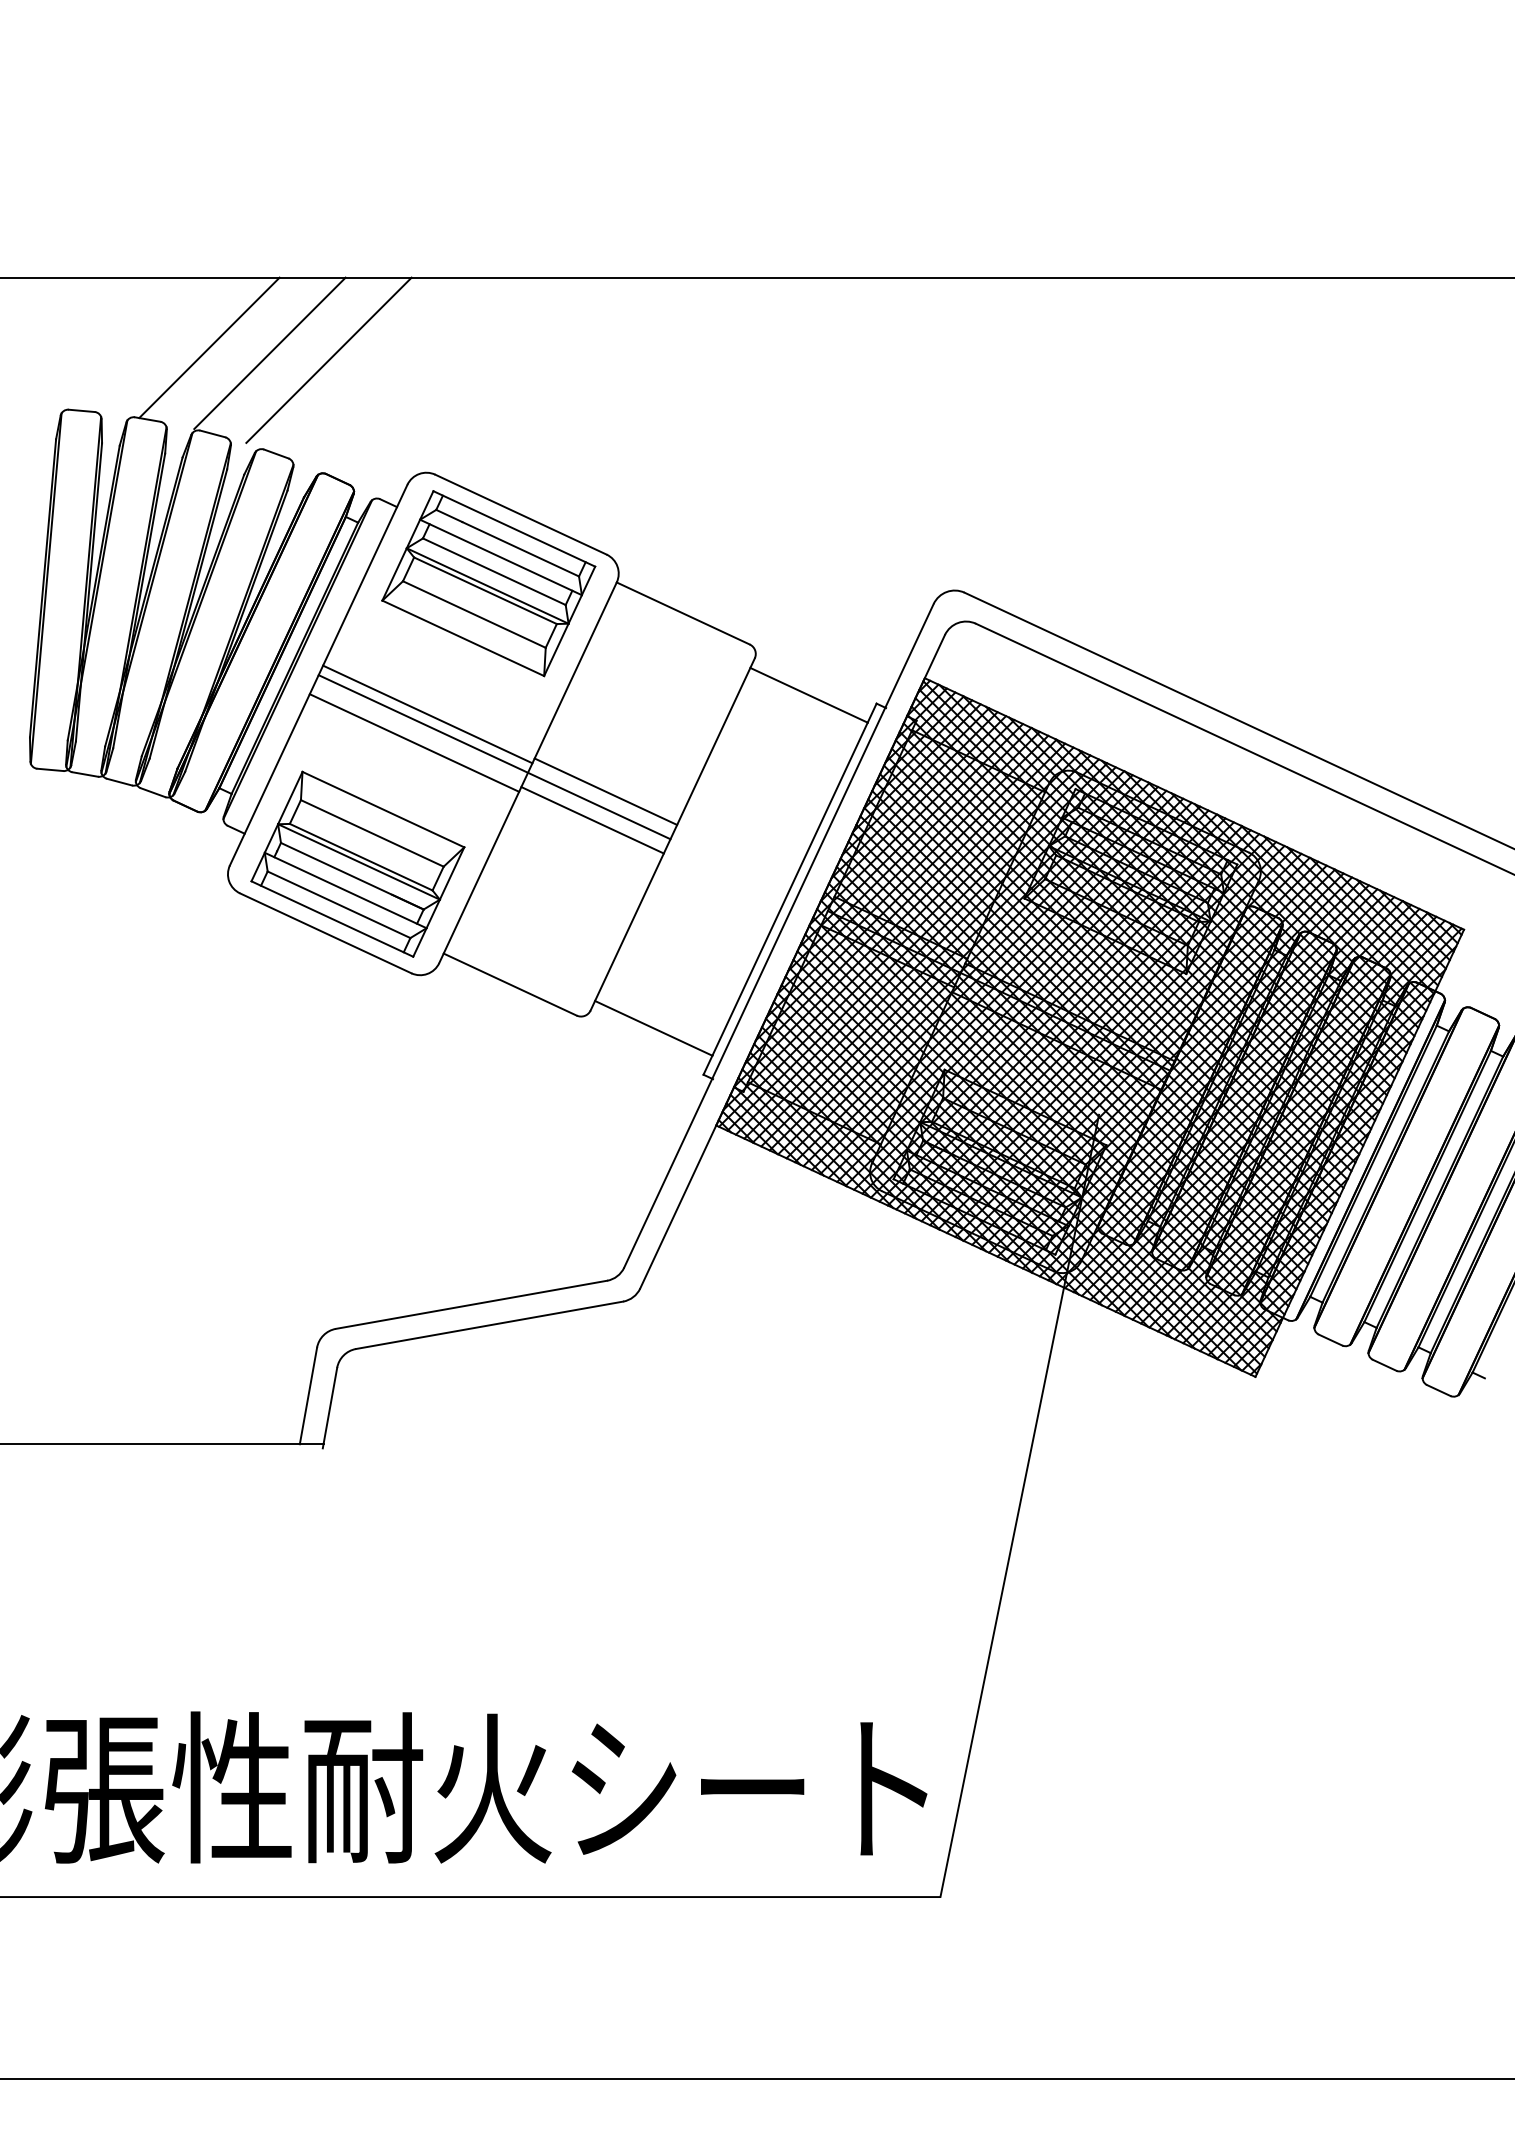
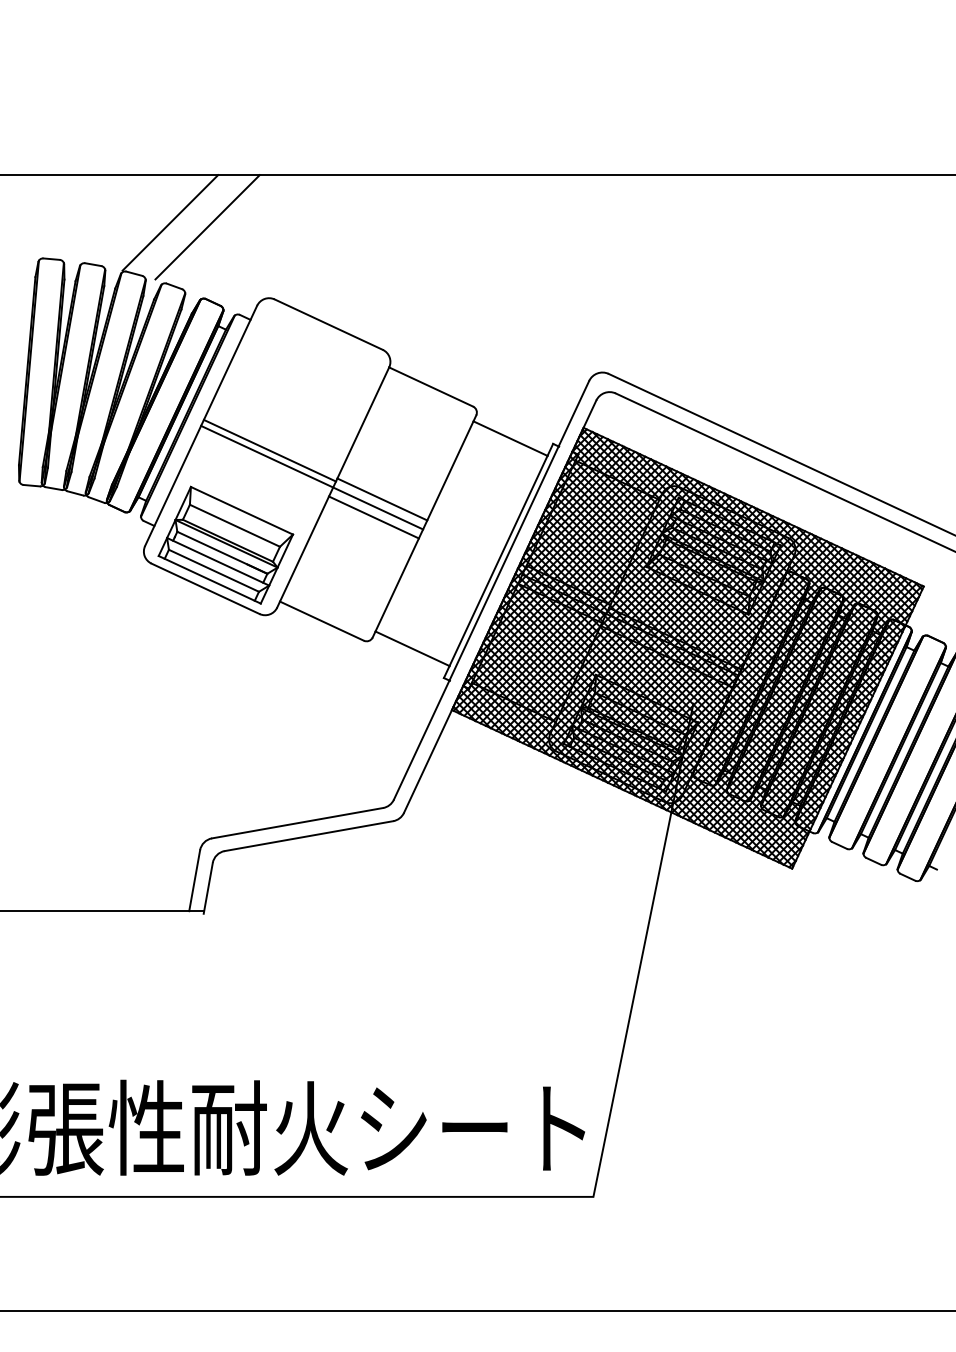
line: (208, 347) -> (131, 219), removed
part: (488, 582) -> (308, 367), removed
line: (414, 742) -> (261, 468), removed

